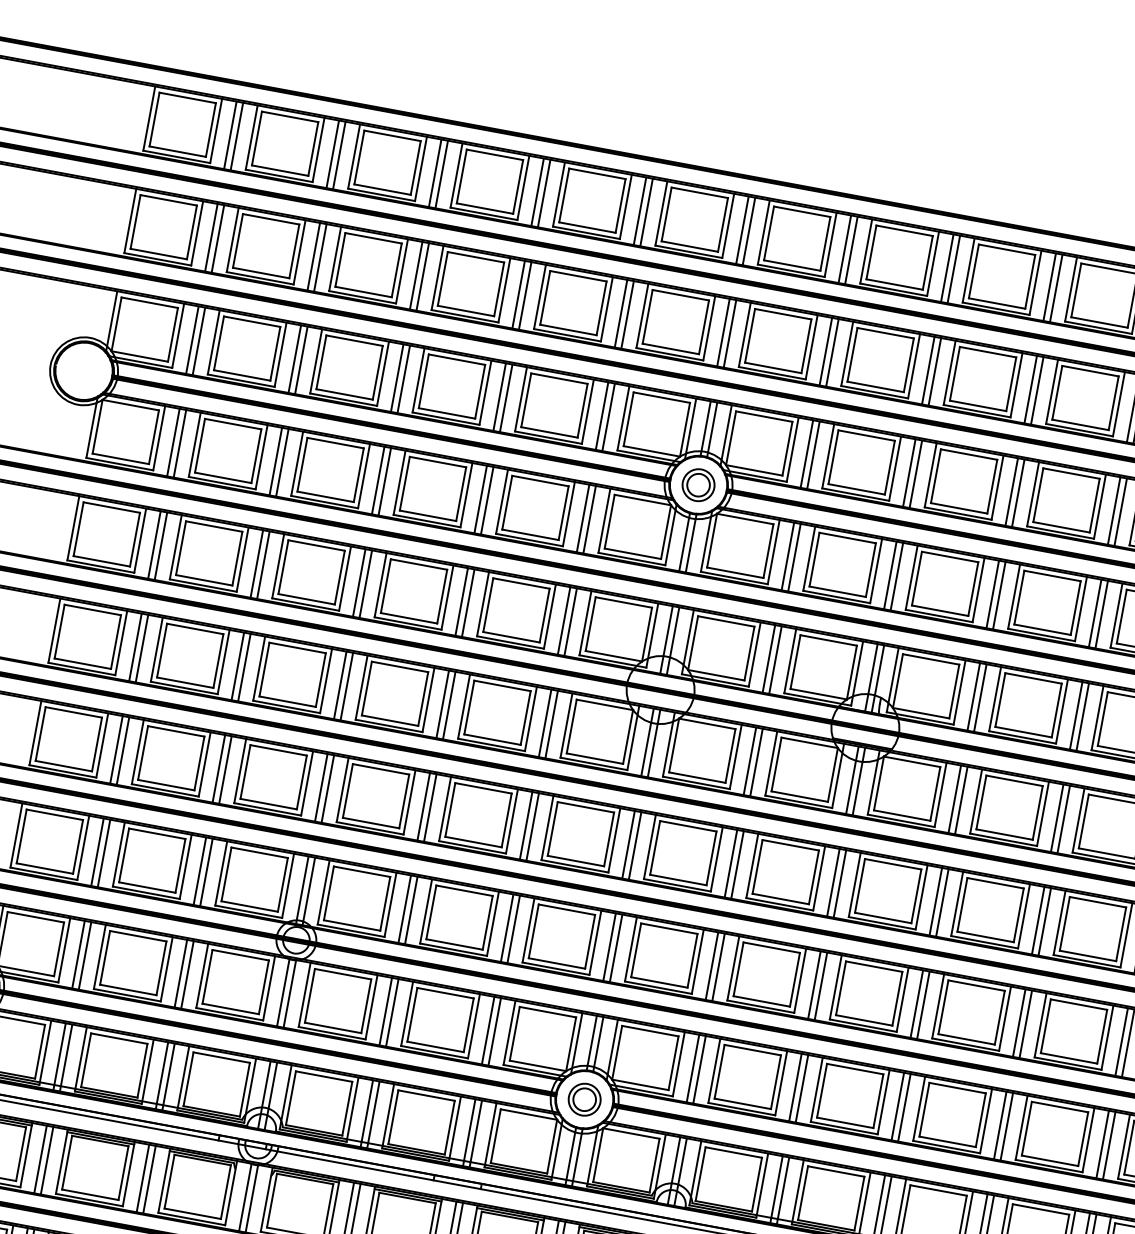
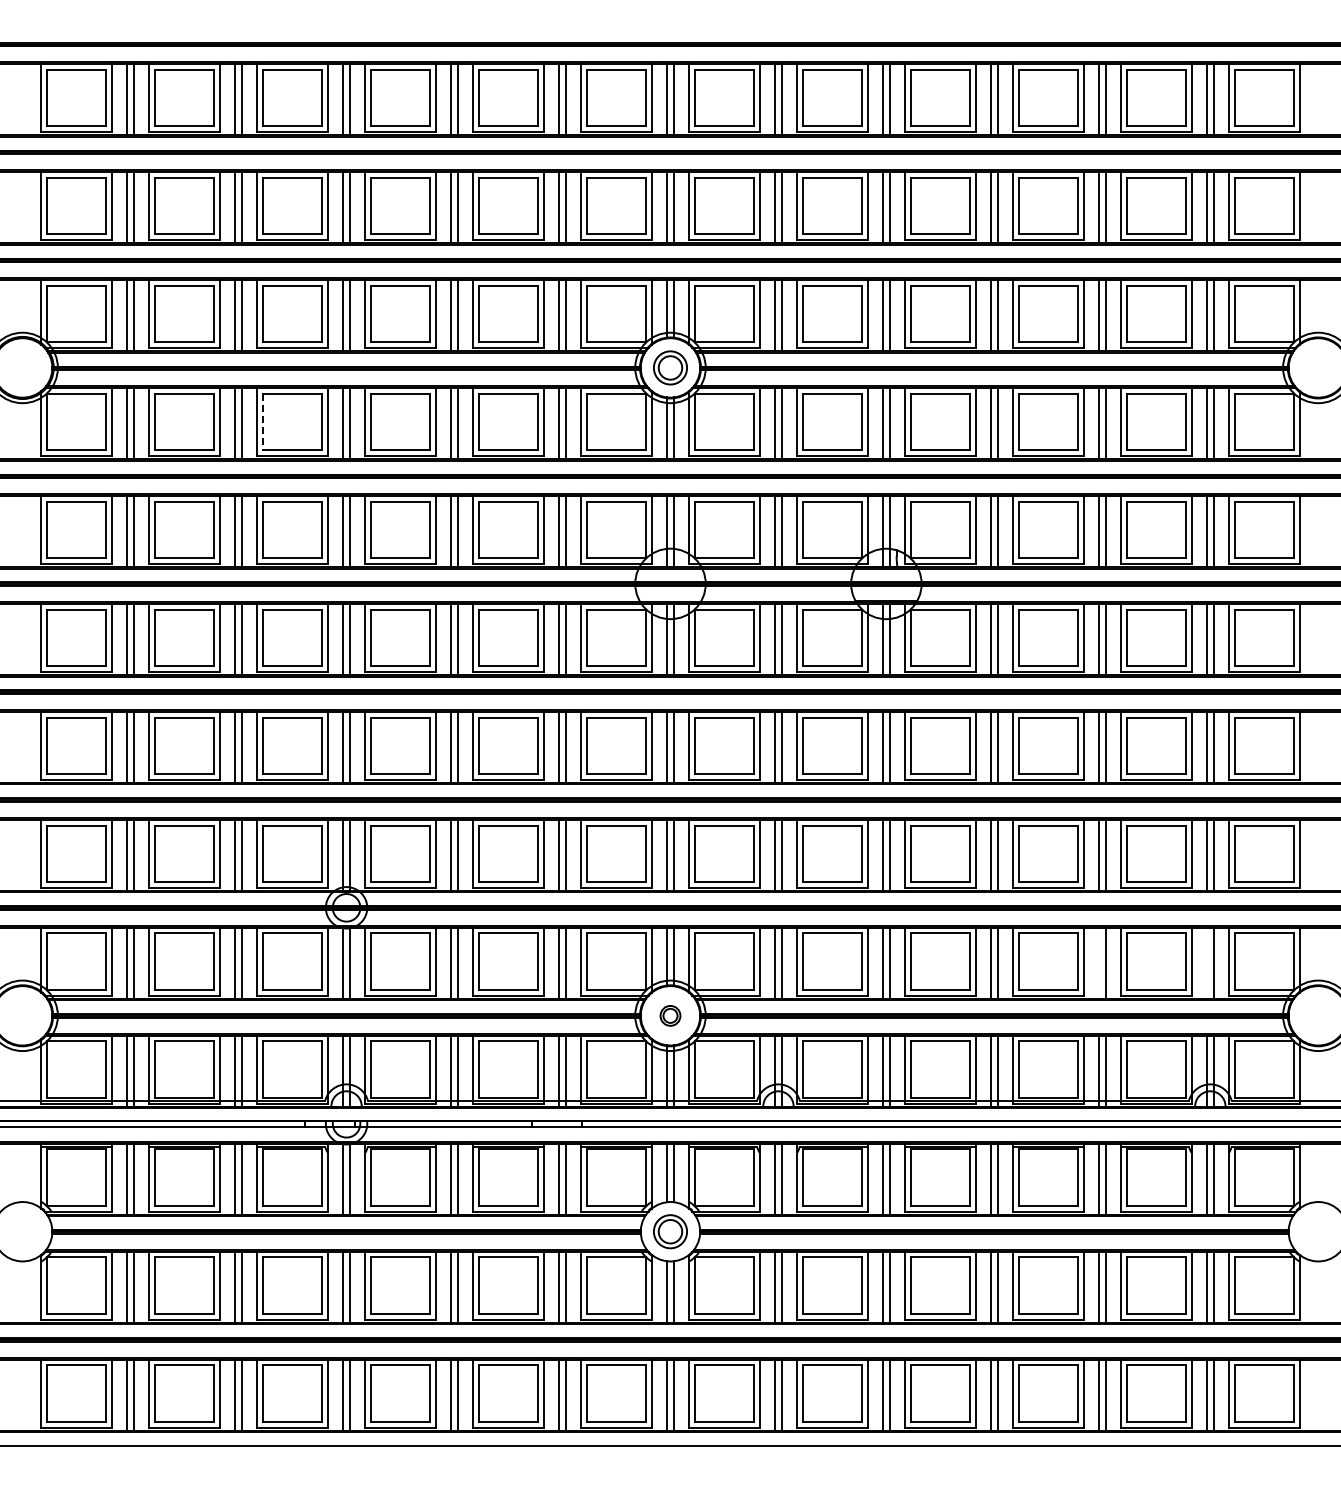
line: (301, 465) -> (262, 422), solid -> dashed
part: (584, 1099) -> (670, 1015), size x0.6
line: (999, 1125) -> (1098, 963), removed
line: (1102, 1144) -> (1206, 963), removed

